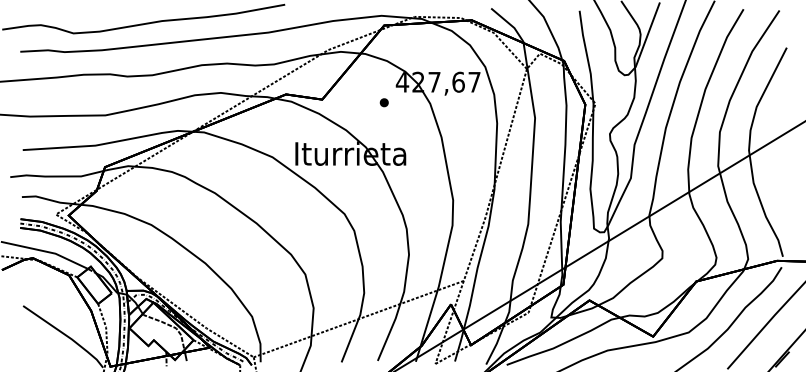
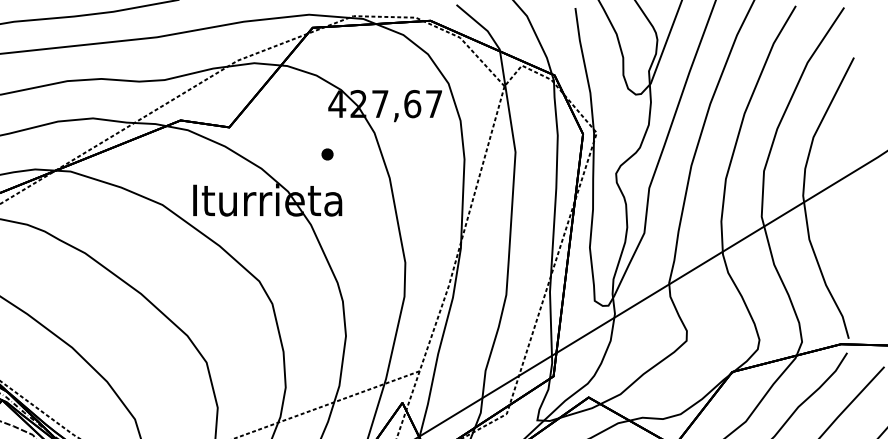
part: (383, 102) -> (326, 154), moved

